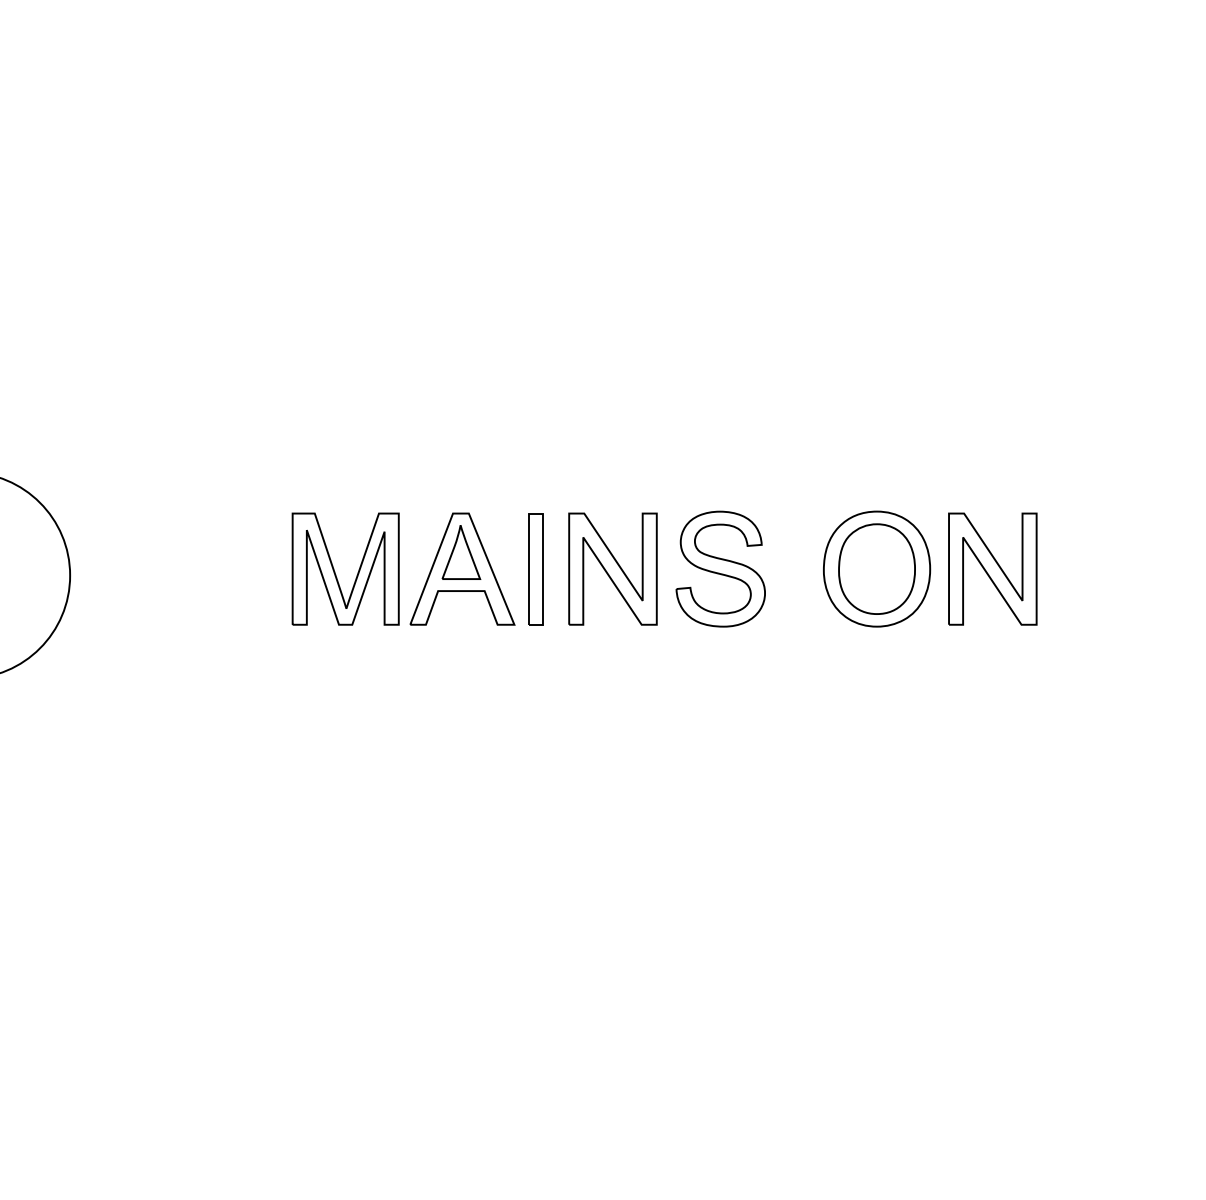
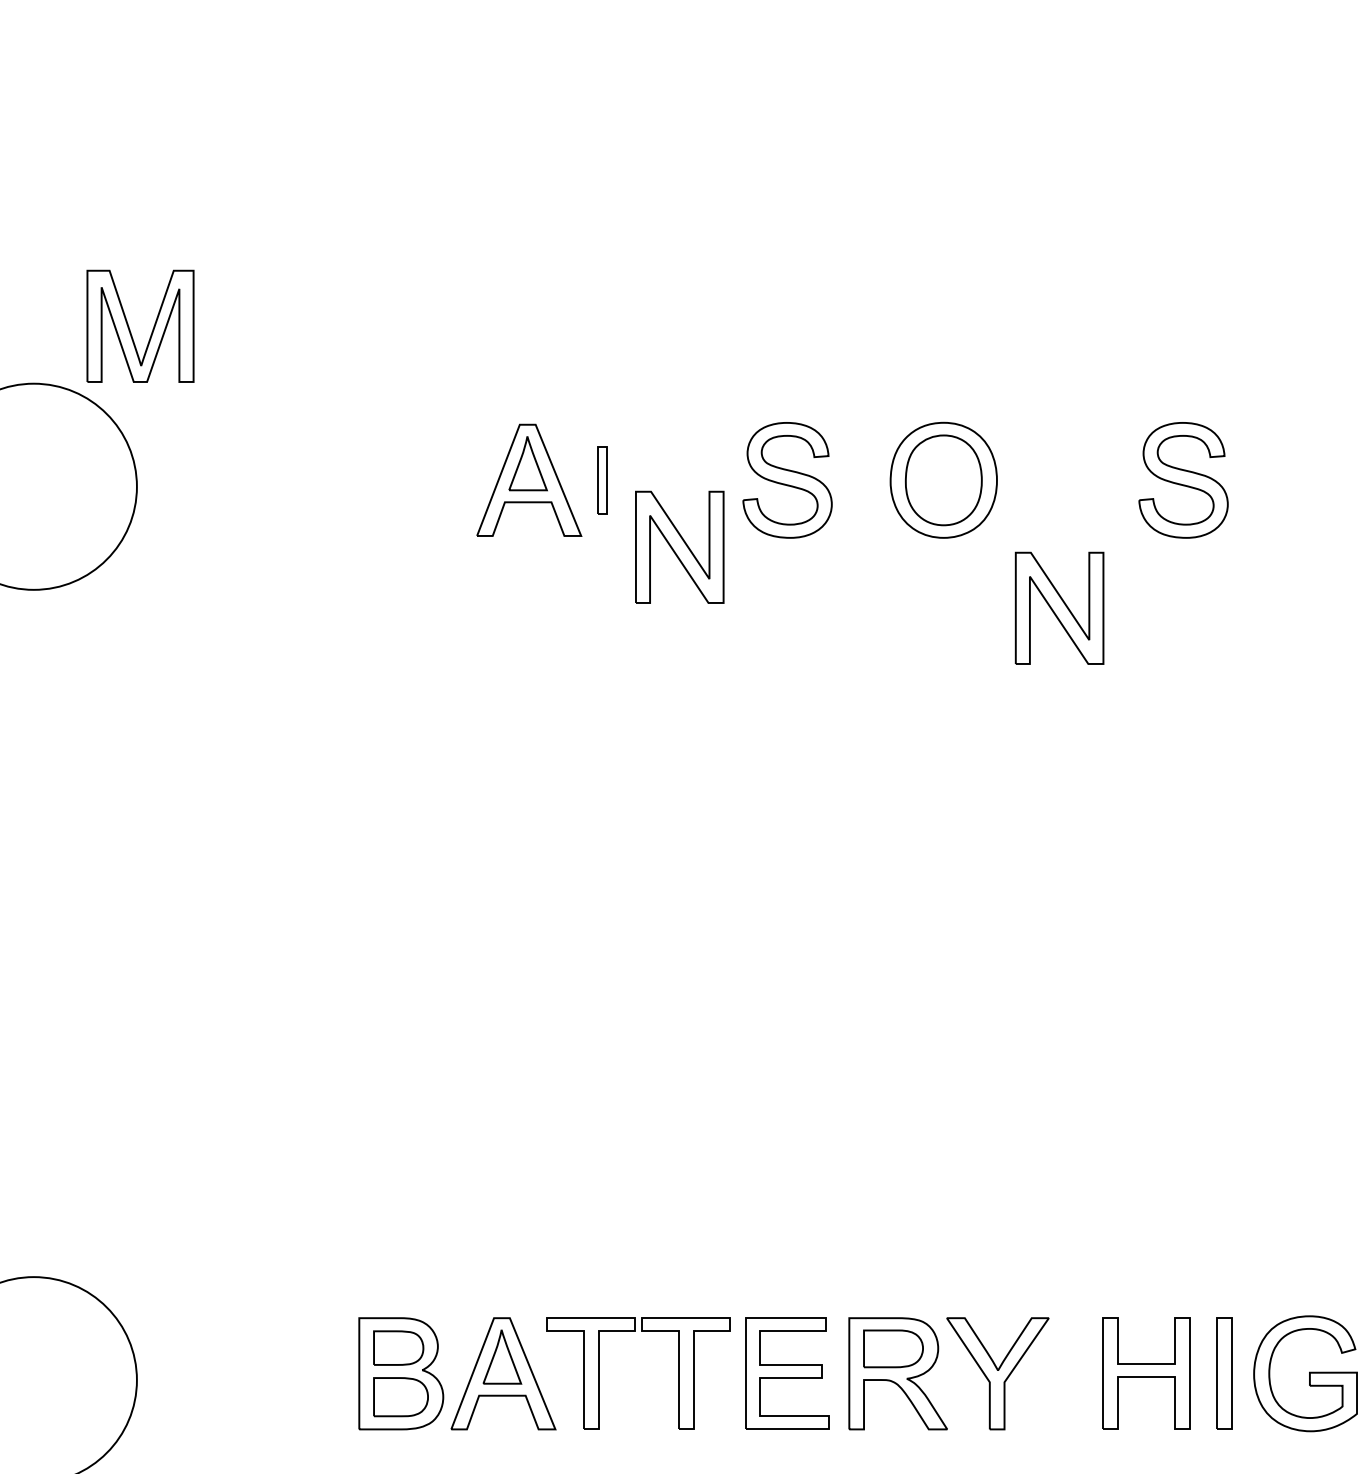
part: (612, 568) -> (679, 546), moved
part: (992, 568) -> (1059, 607), moved
part: (535, 569) -> (602, 480), size x0.6
part: (1116, 569) -> (1183, 480), added
part: (335, 572) -> (130, 329), moved

